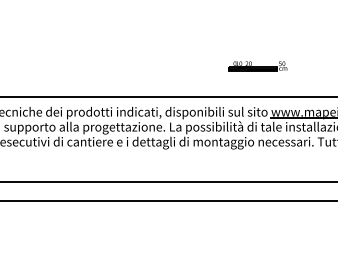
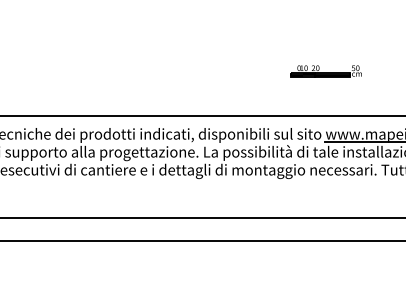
part: (256, 66) -> (325, 71), moved

